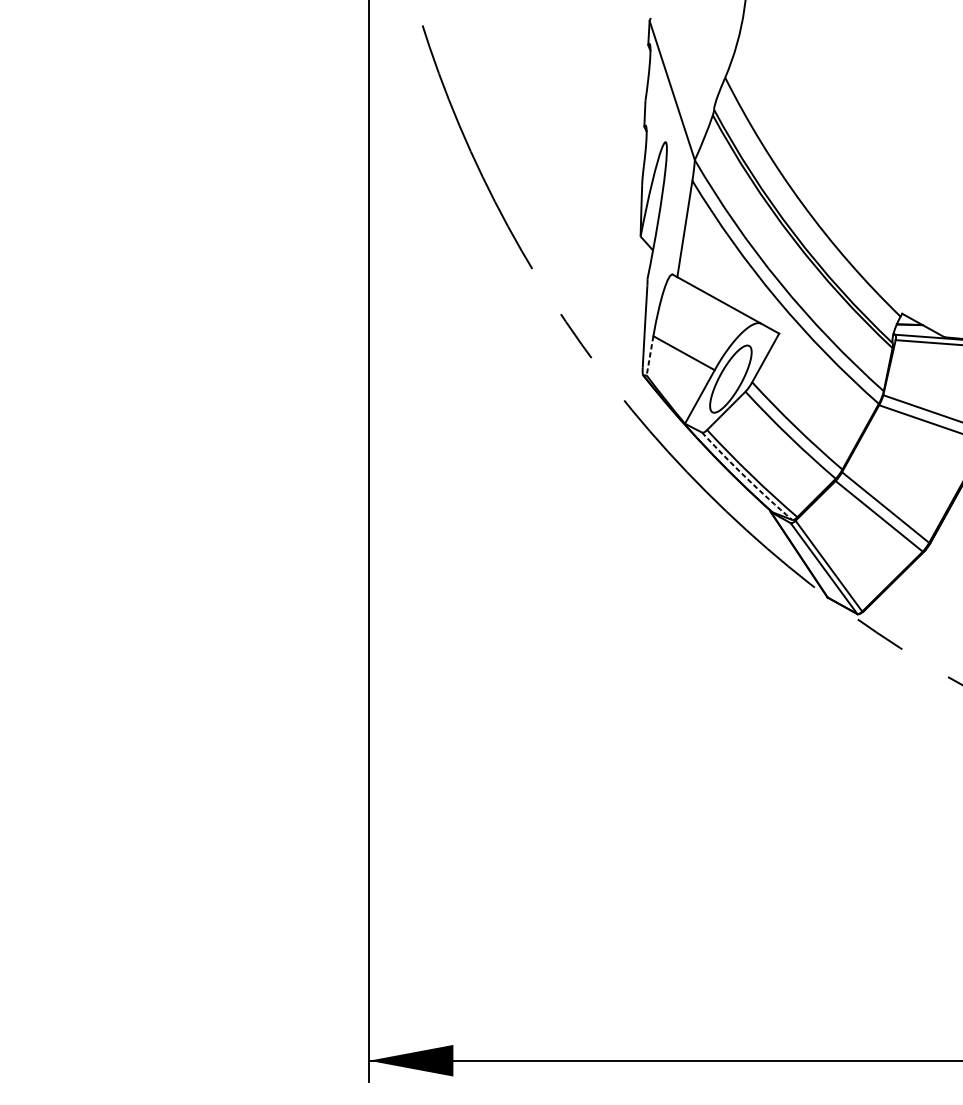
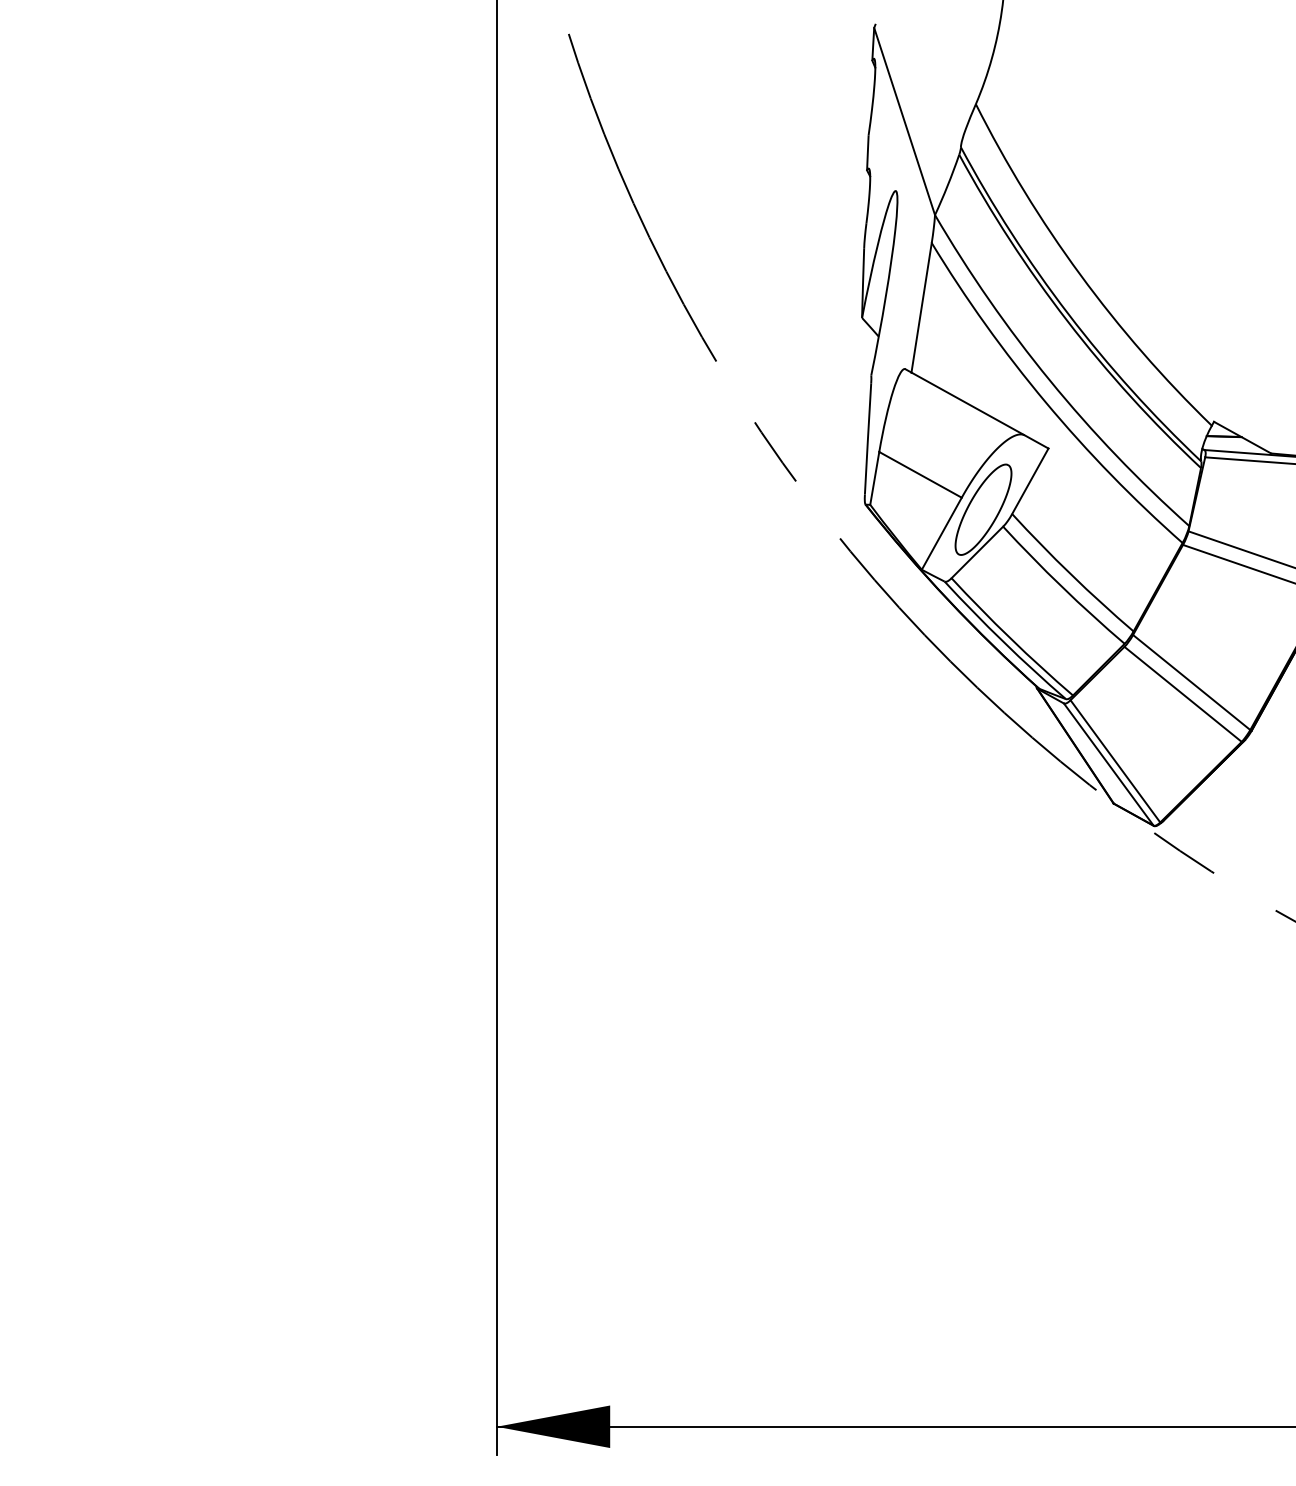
line: (649, 355) -> (874, 478), dashed -> solid
arc: (745, 477) -> (1003, 642), dashed -> solid

